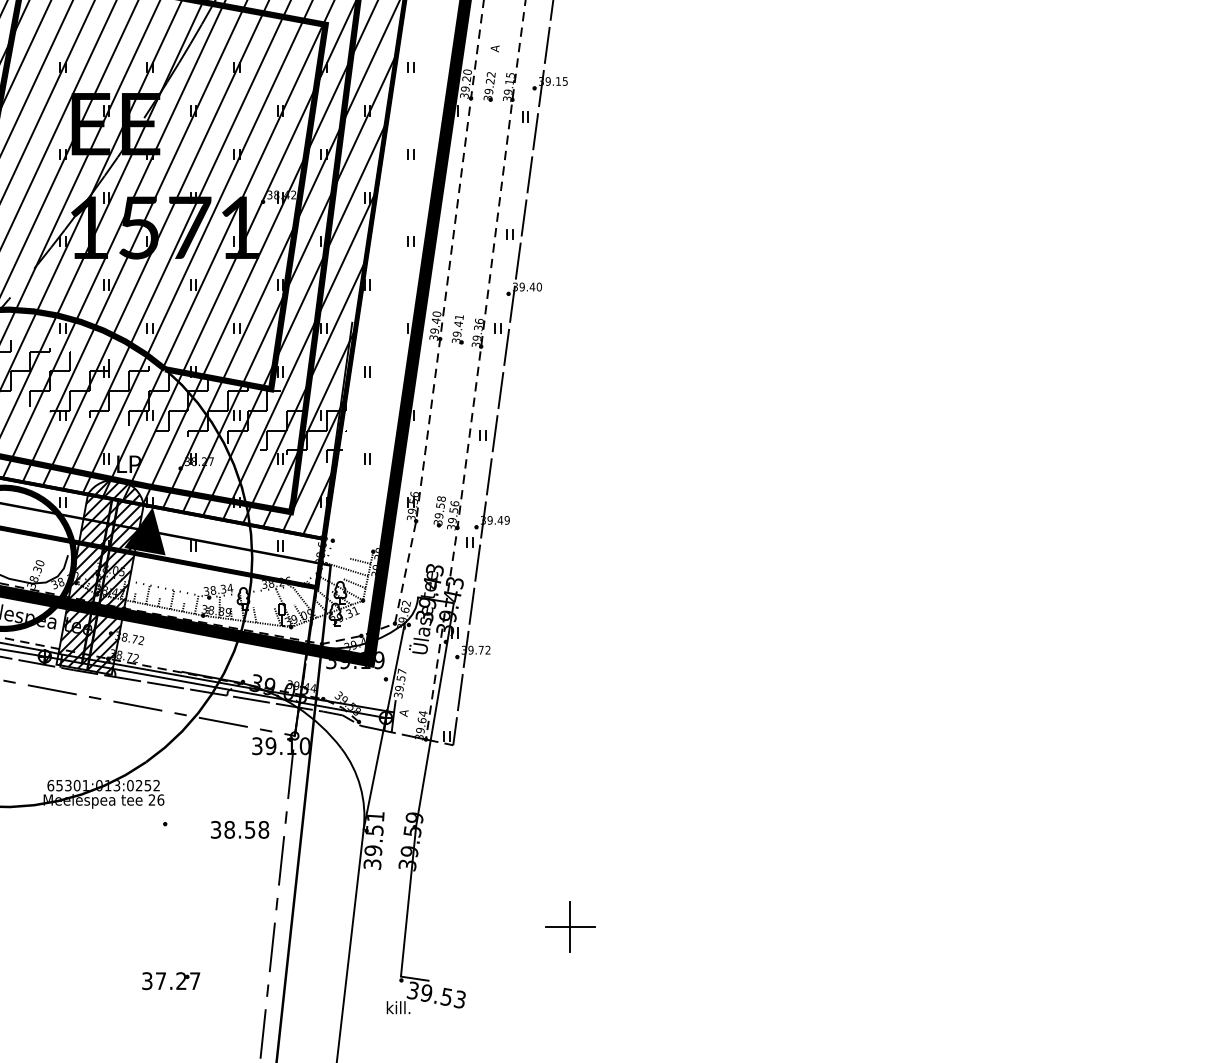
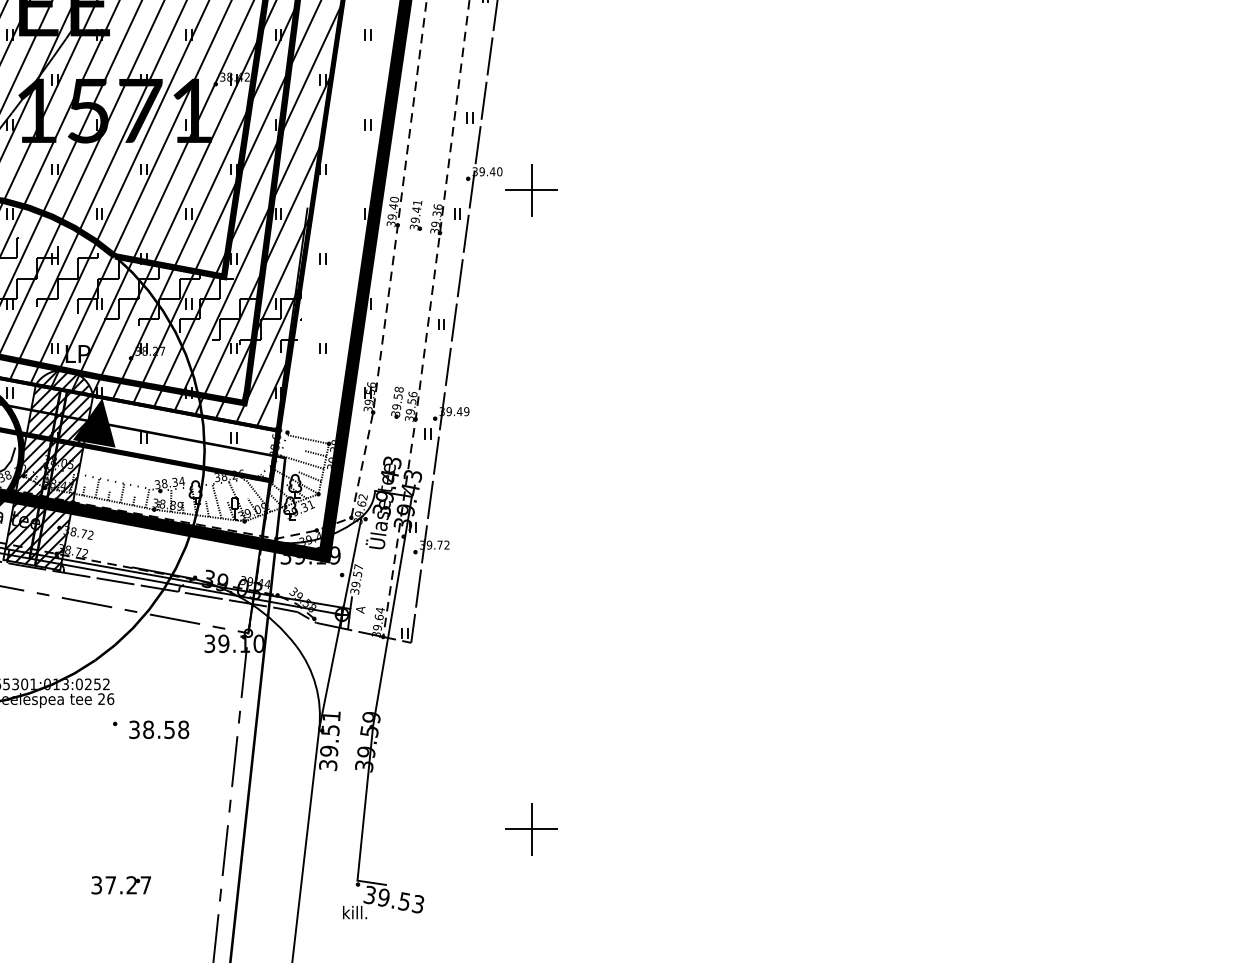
part: (570, 304) -> (531, 189), added
line: (352, 547) -> (307, 439), added
line: (263, 607) -> (216, 501), added
text: (240, 829) -> (159, 729), moved

